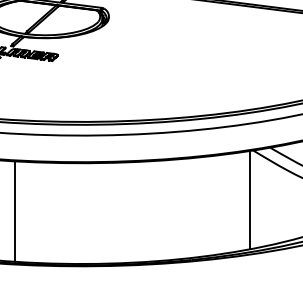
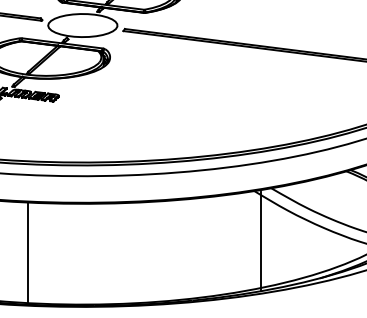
line: (250, 199) -> (261, 240), moved
line: (14, 211) -> (27, 252), moved

